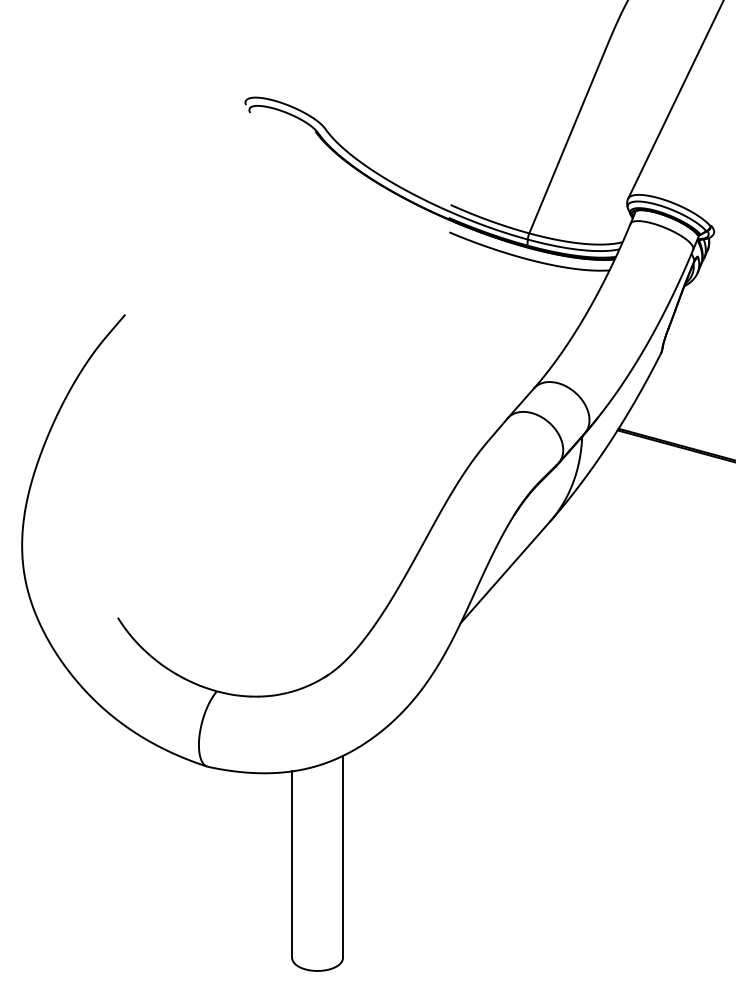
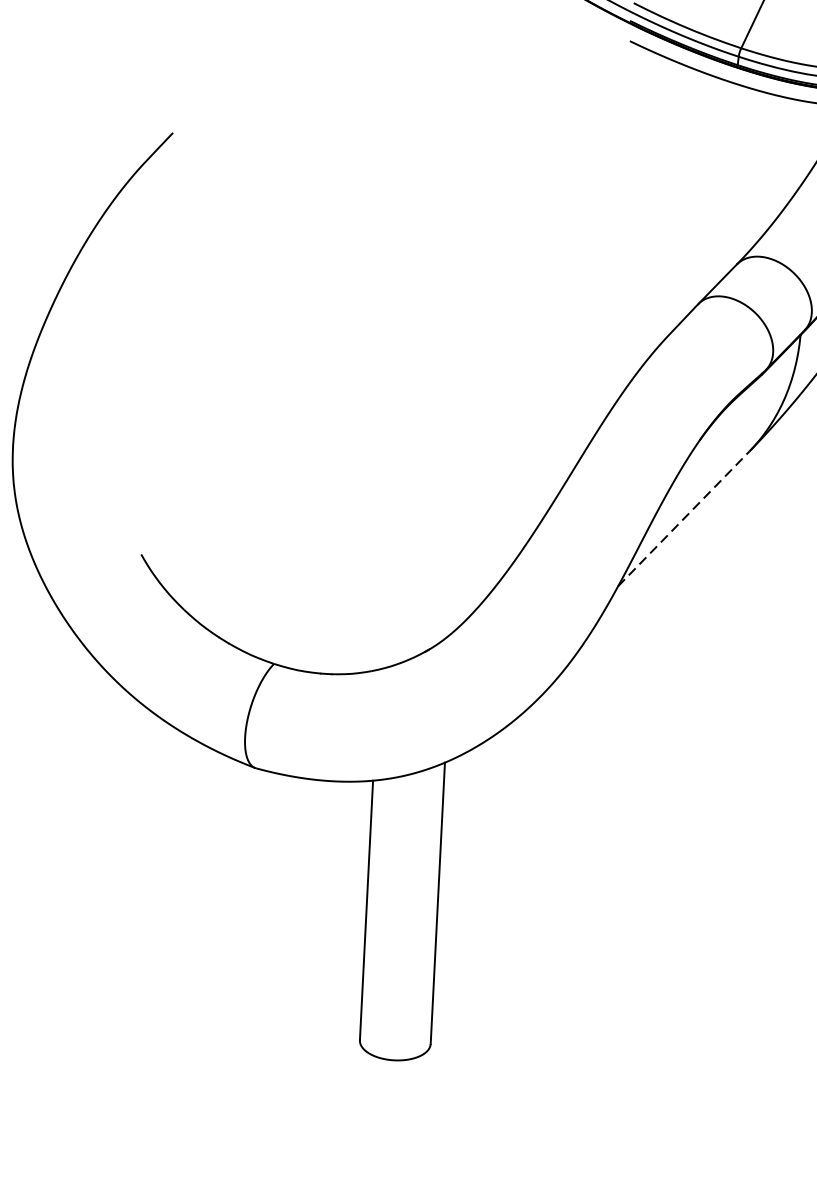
line: (505, 572) -> (684, 518), solid -> dashed

